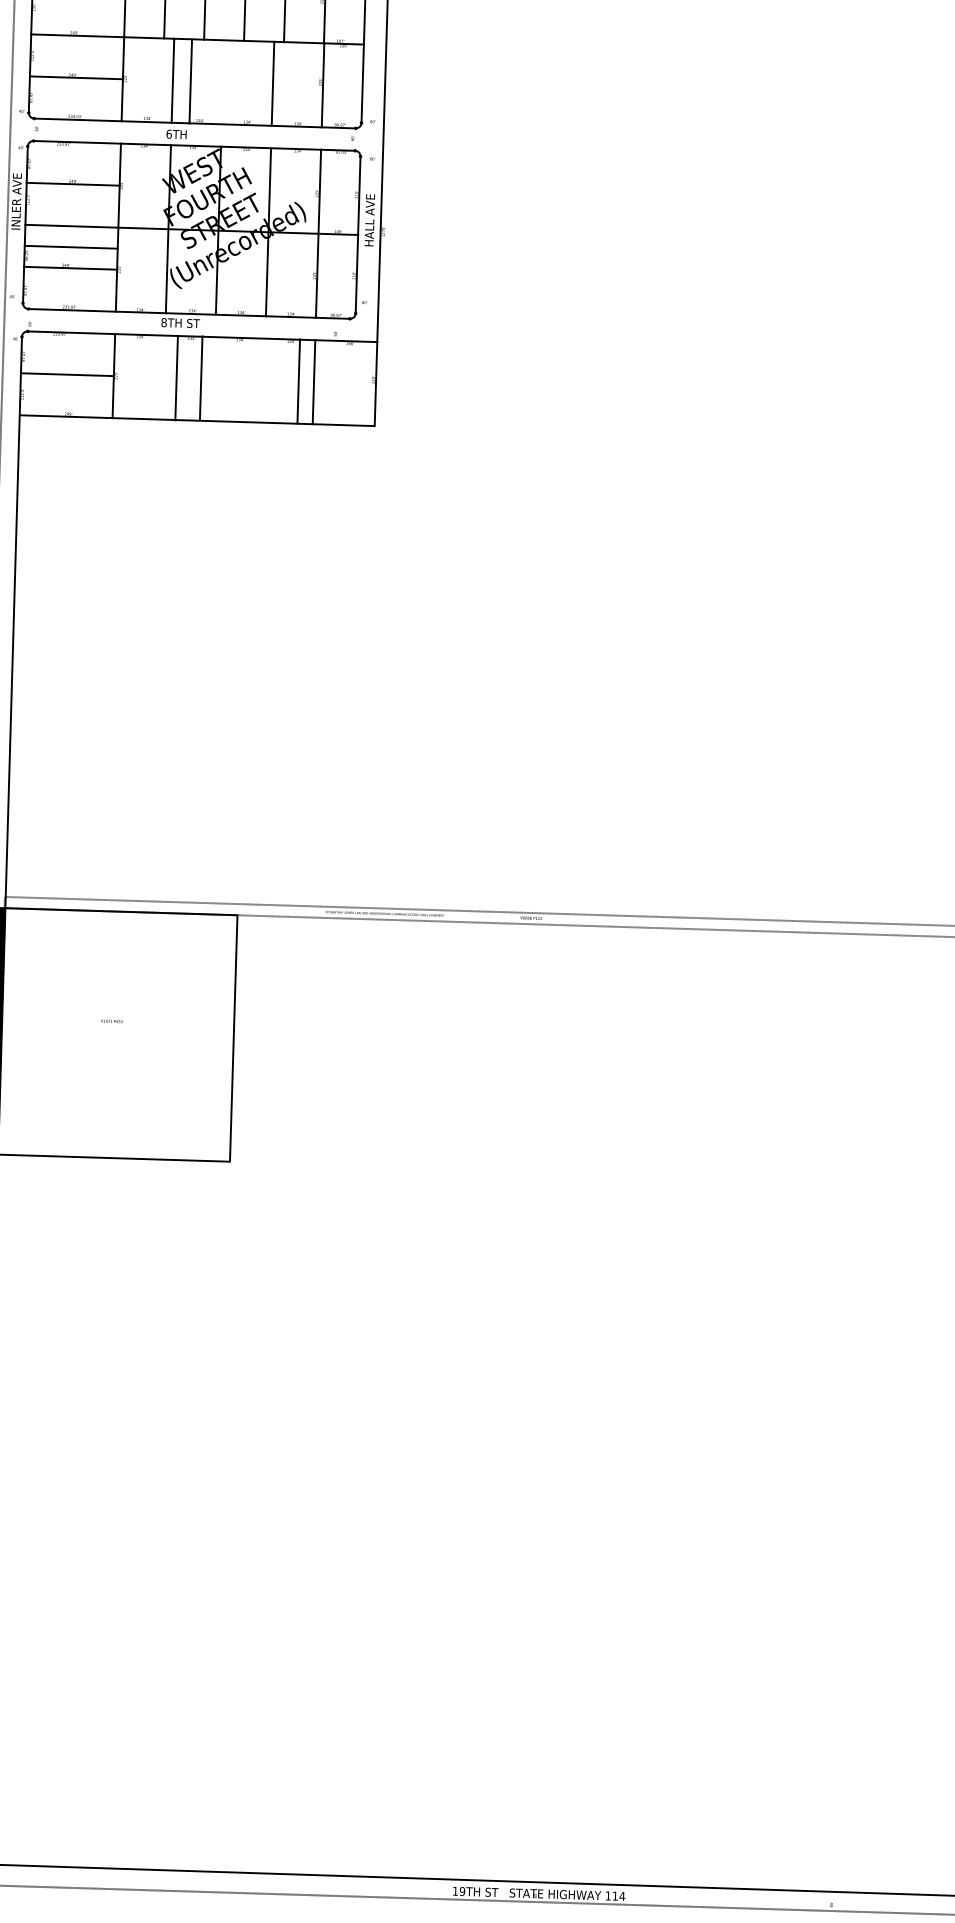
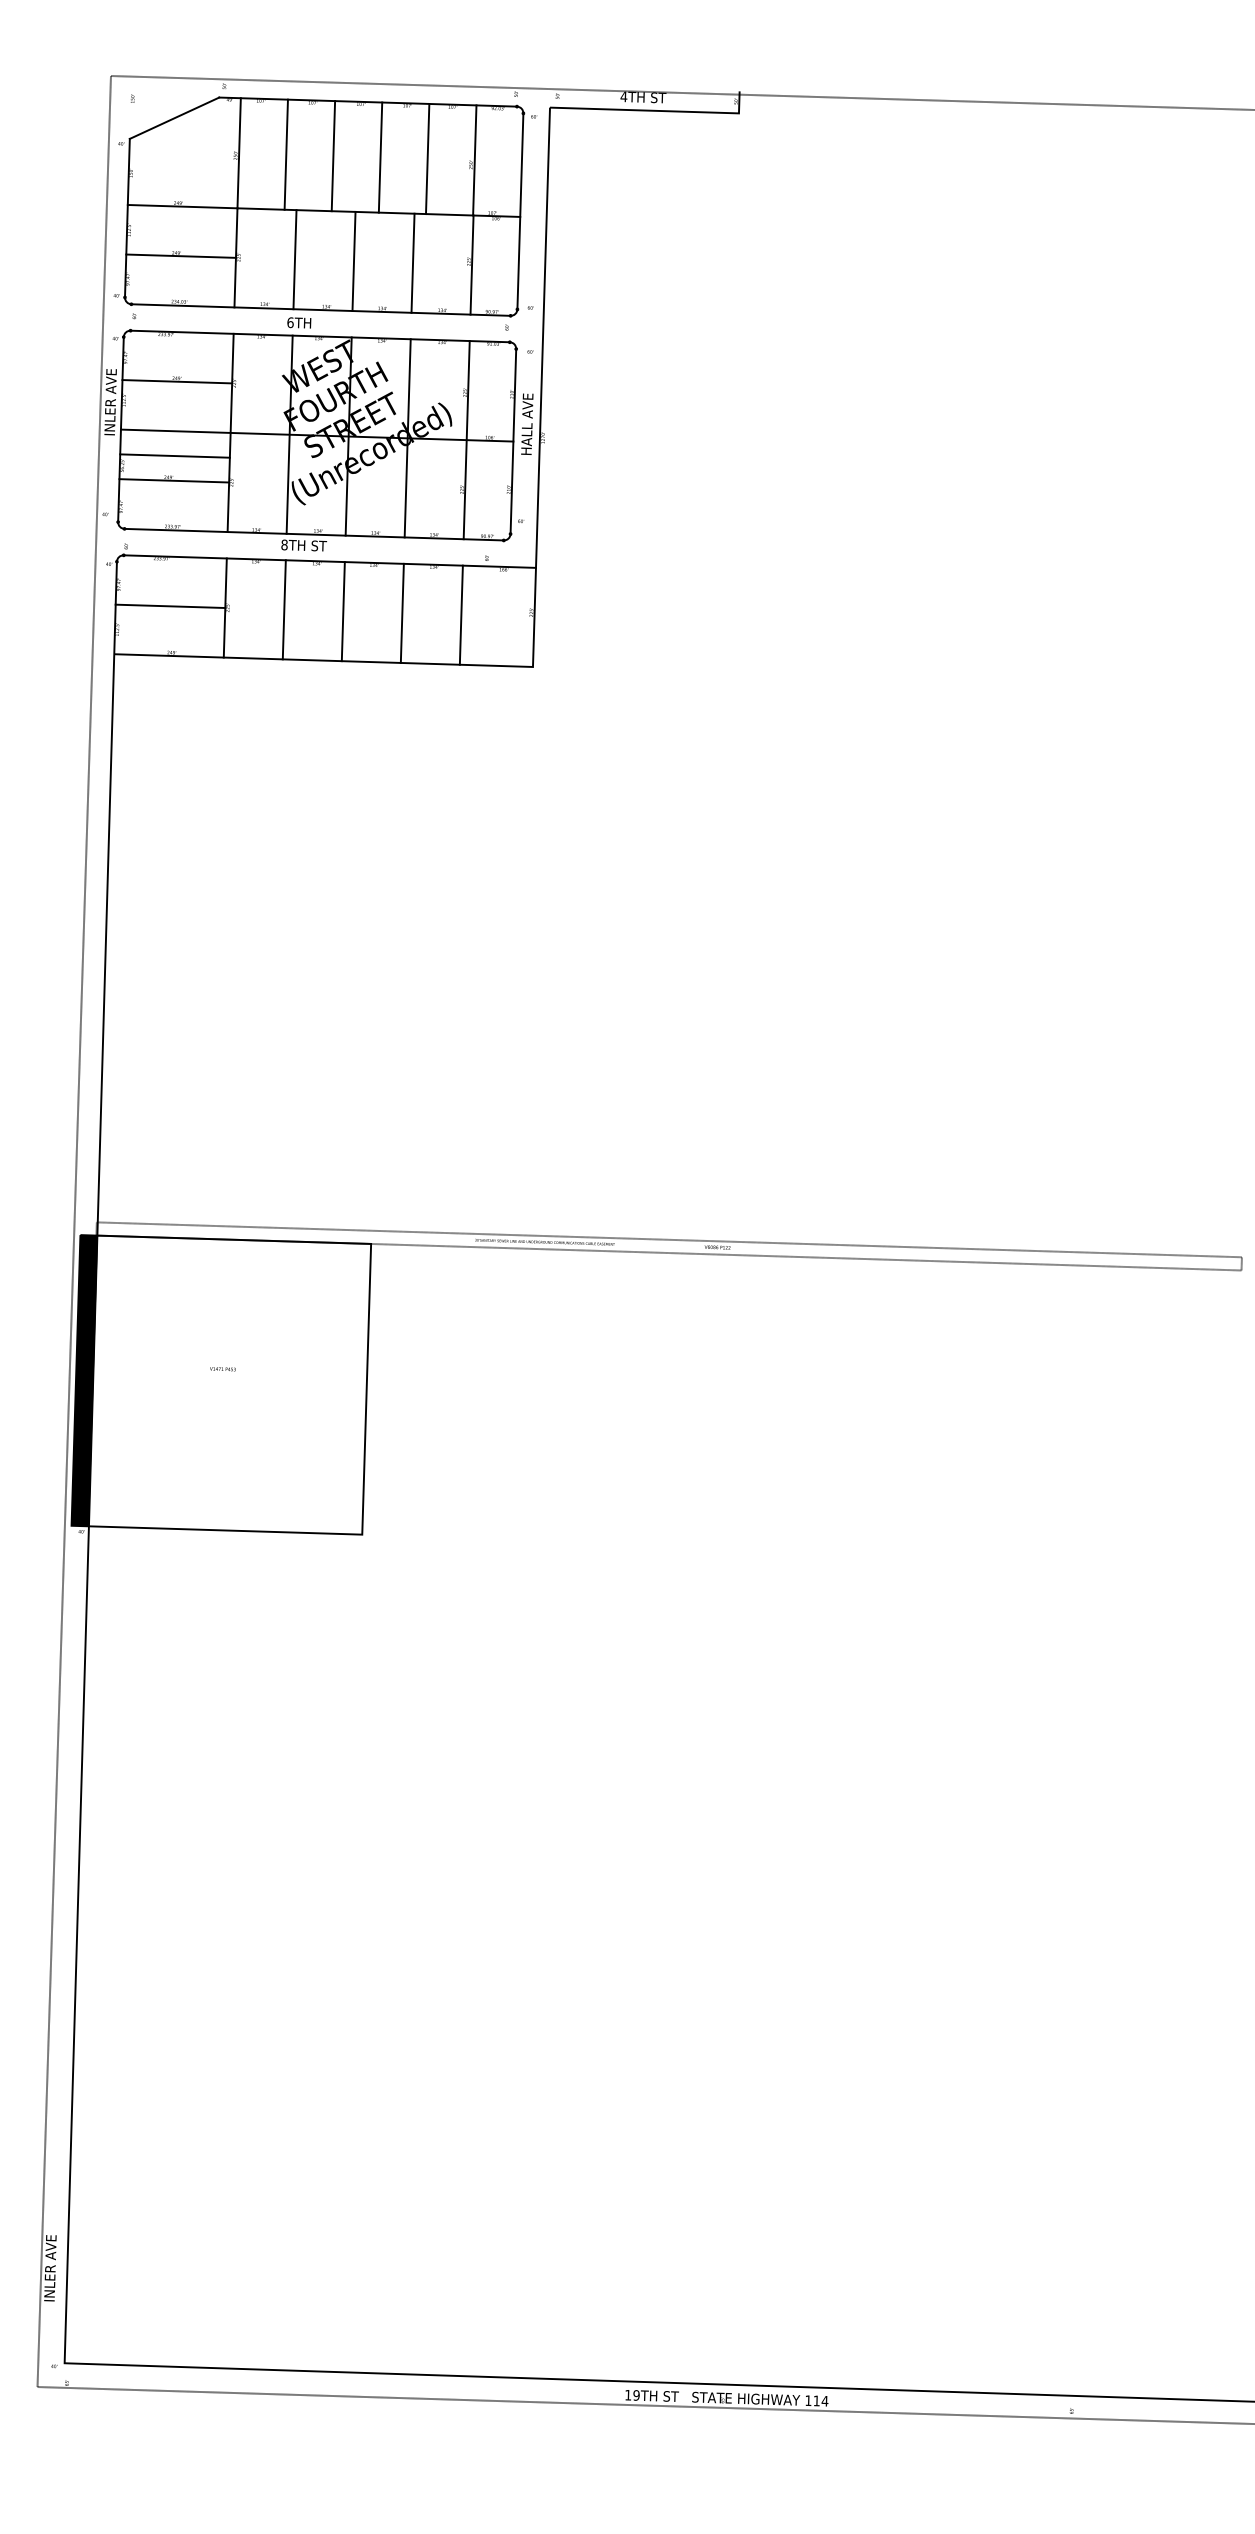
line: (190, 81) -> (353, 261), moved
line: (175, 378) -> (342, 611), moved
line: (200, 378) -> (283, 609), moved
line: (298, 380) -> (401, 612), moved

